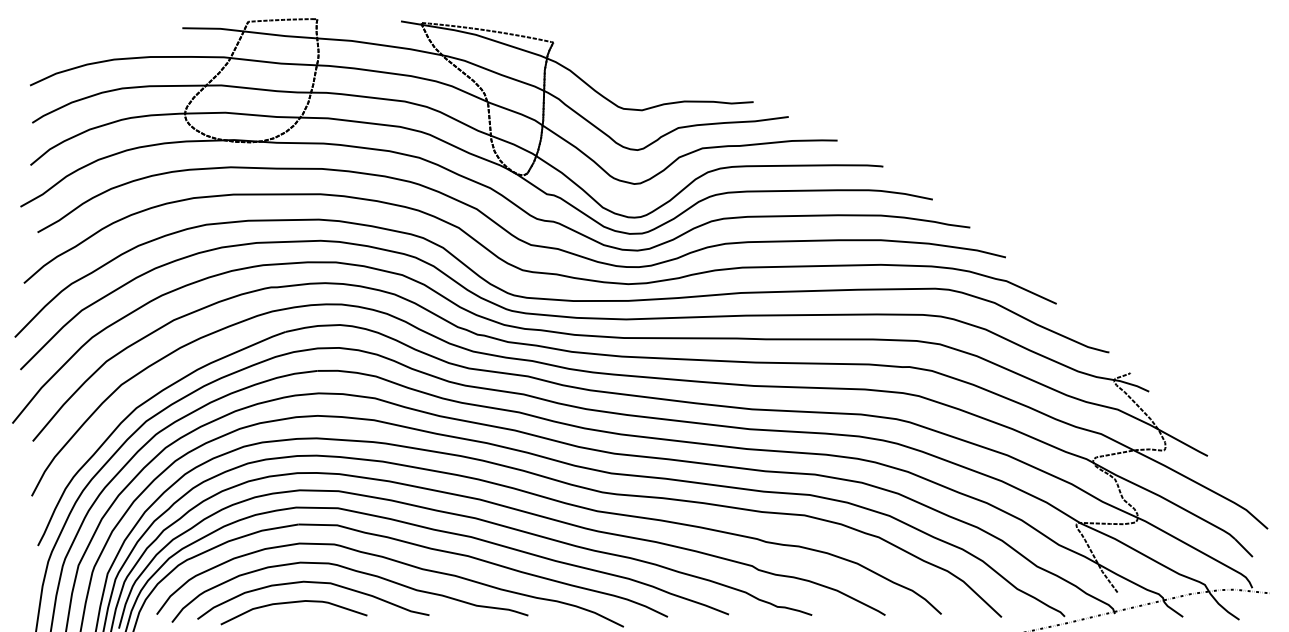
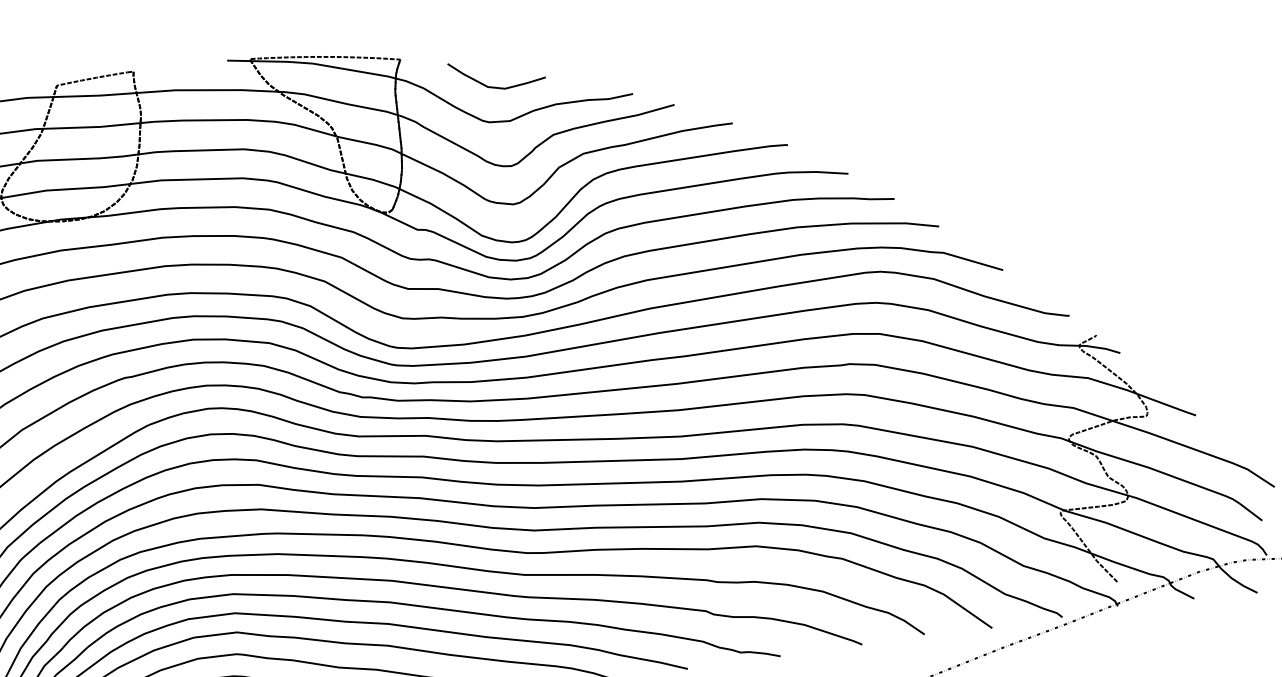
curve: (635, 78) -> (497, 86), added

